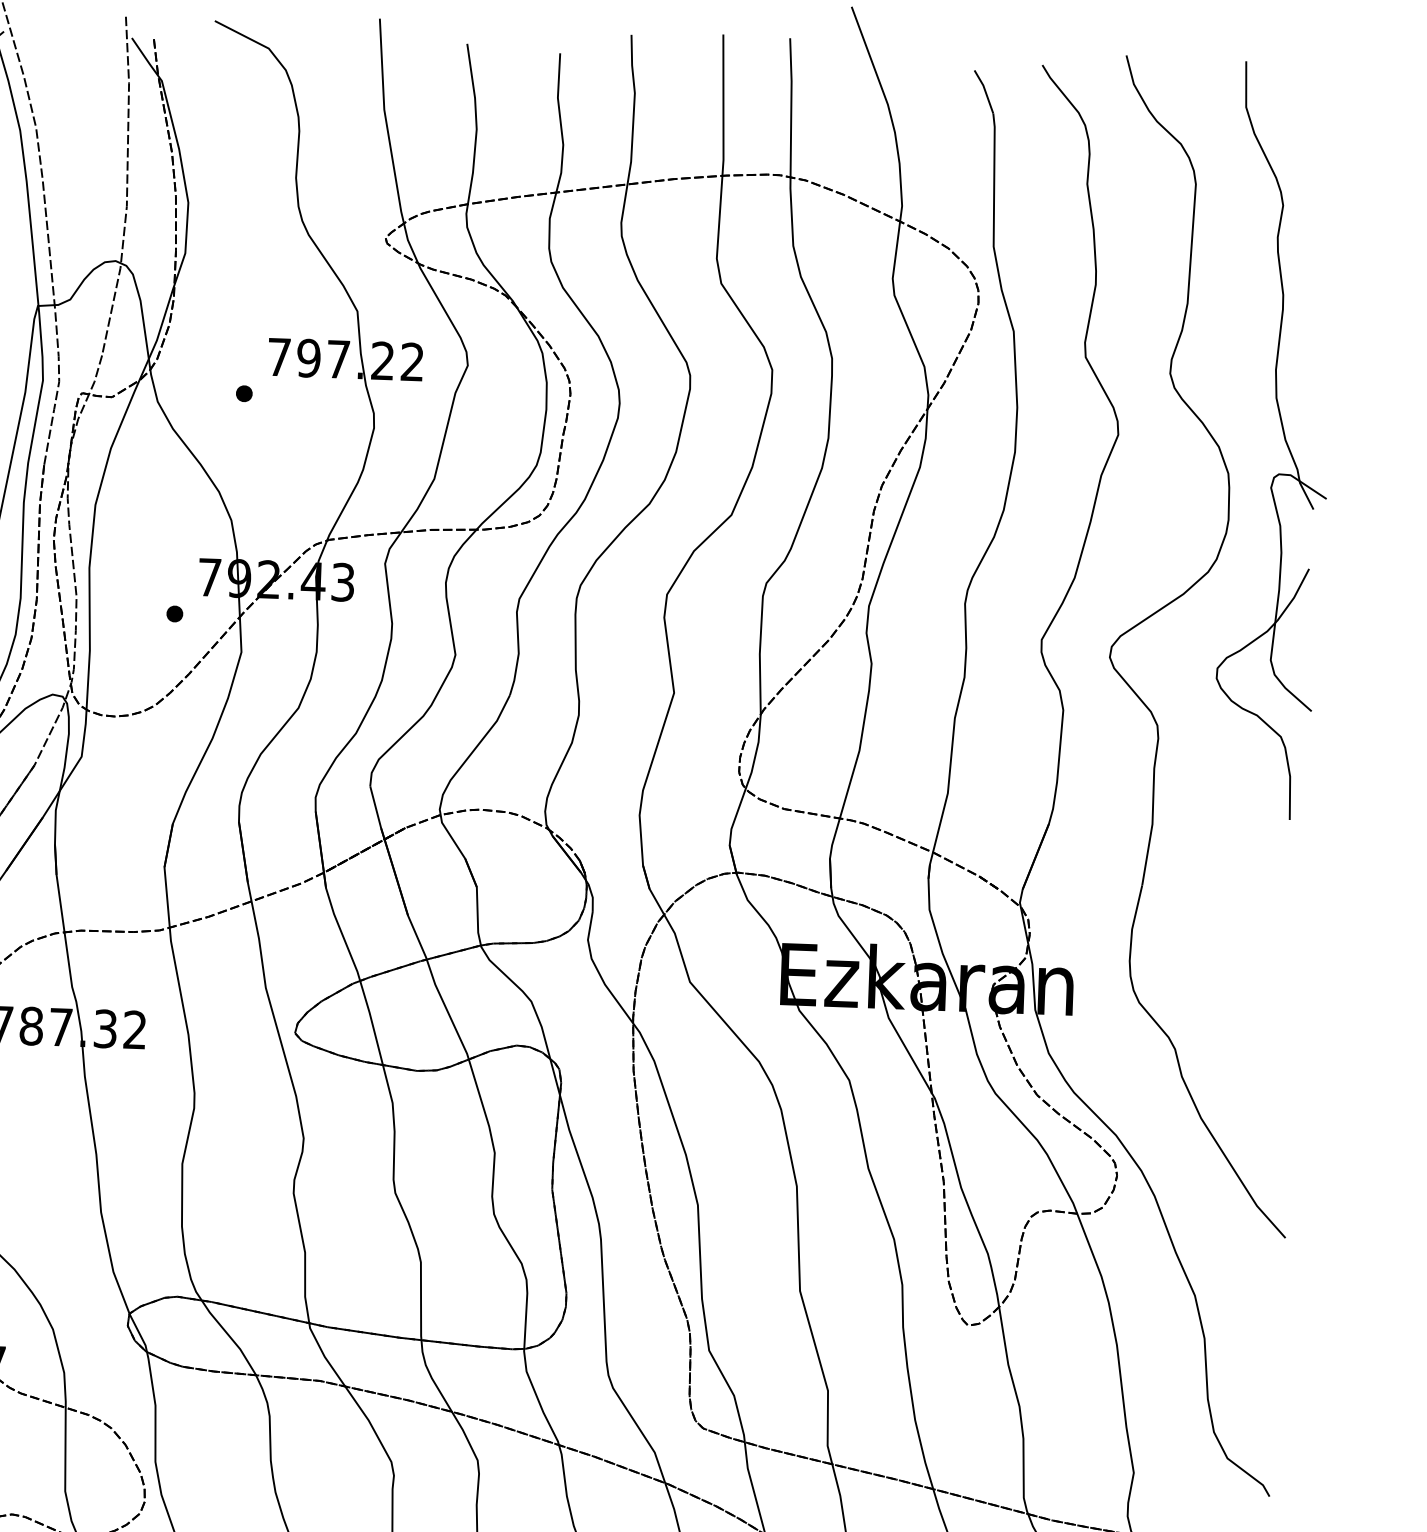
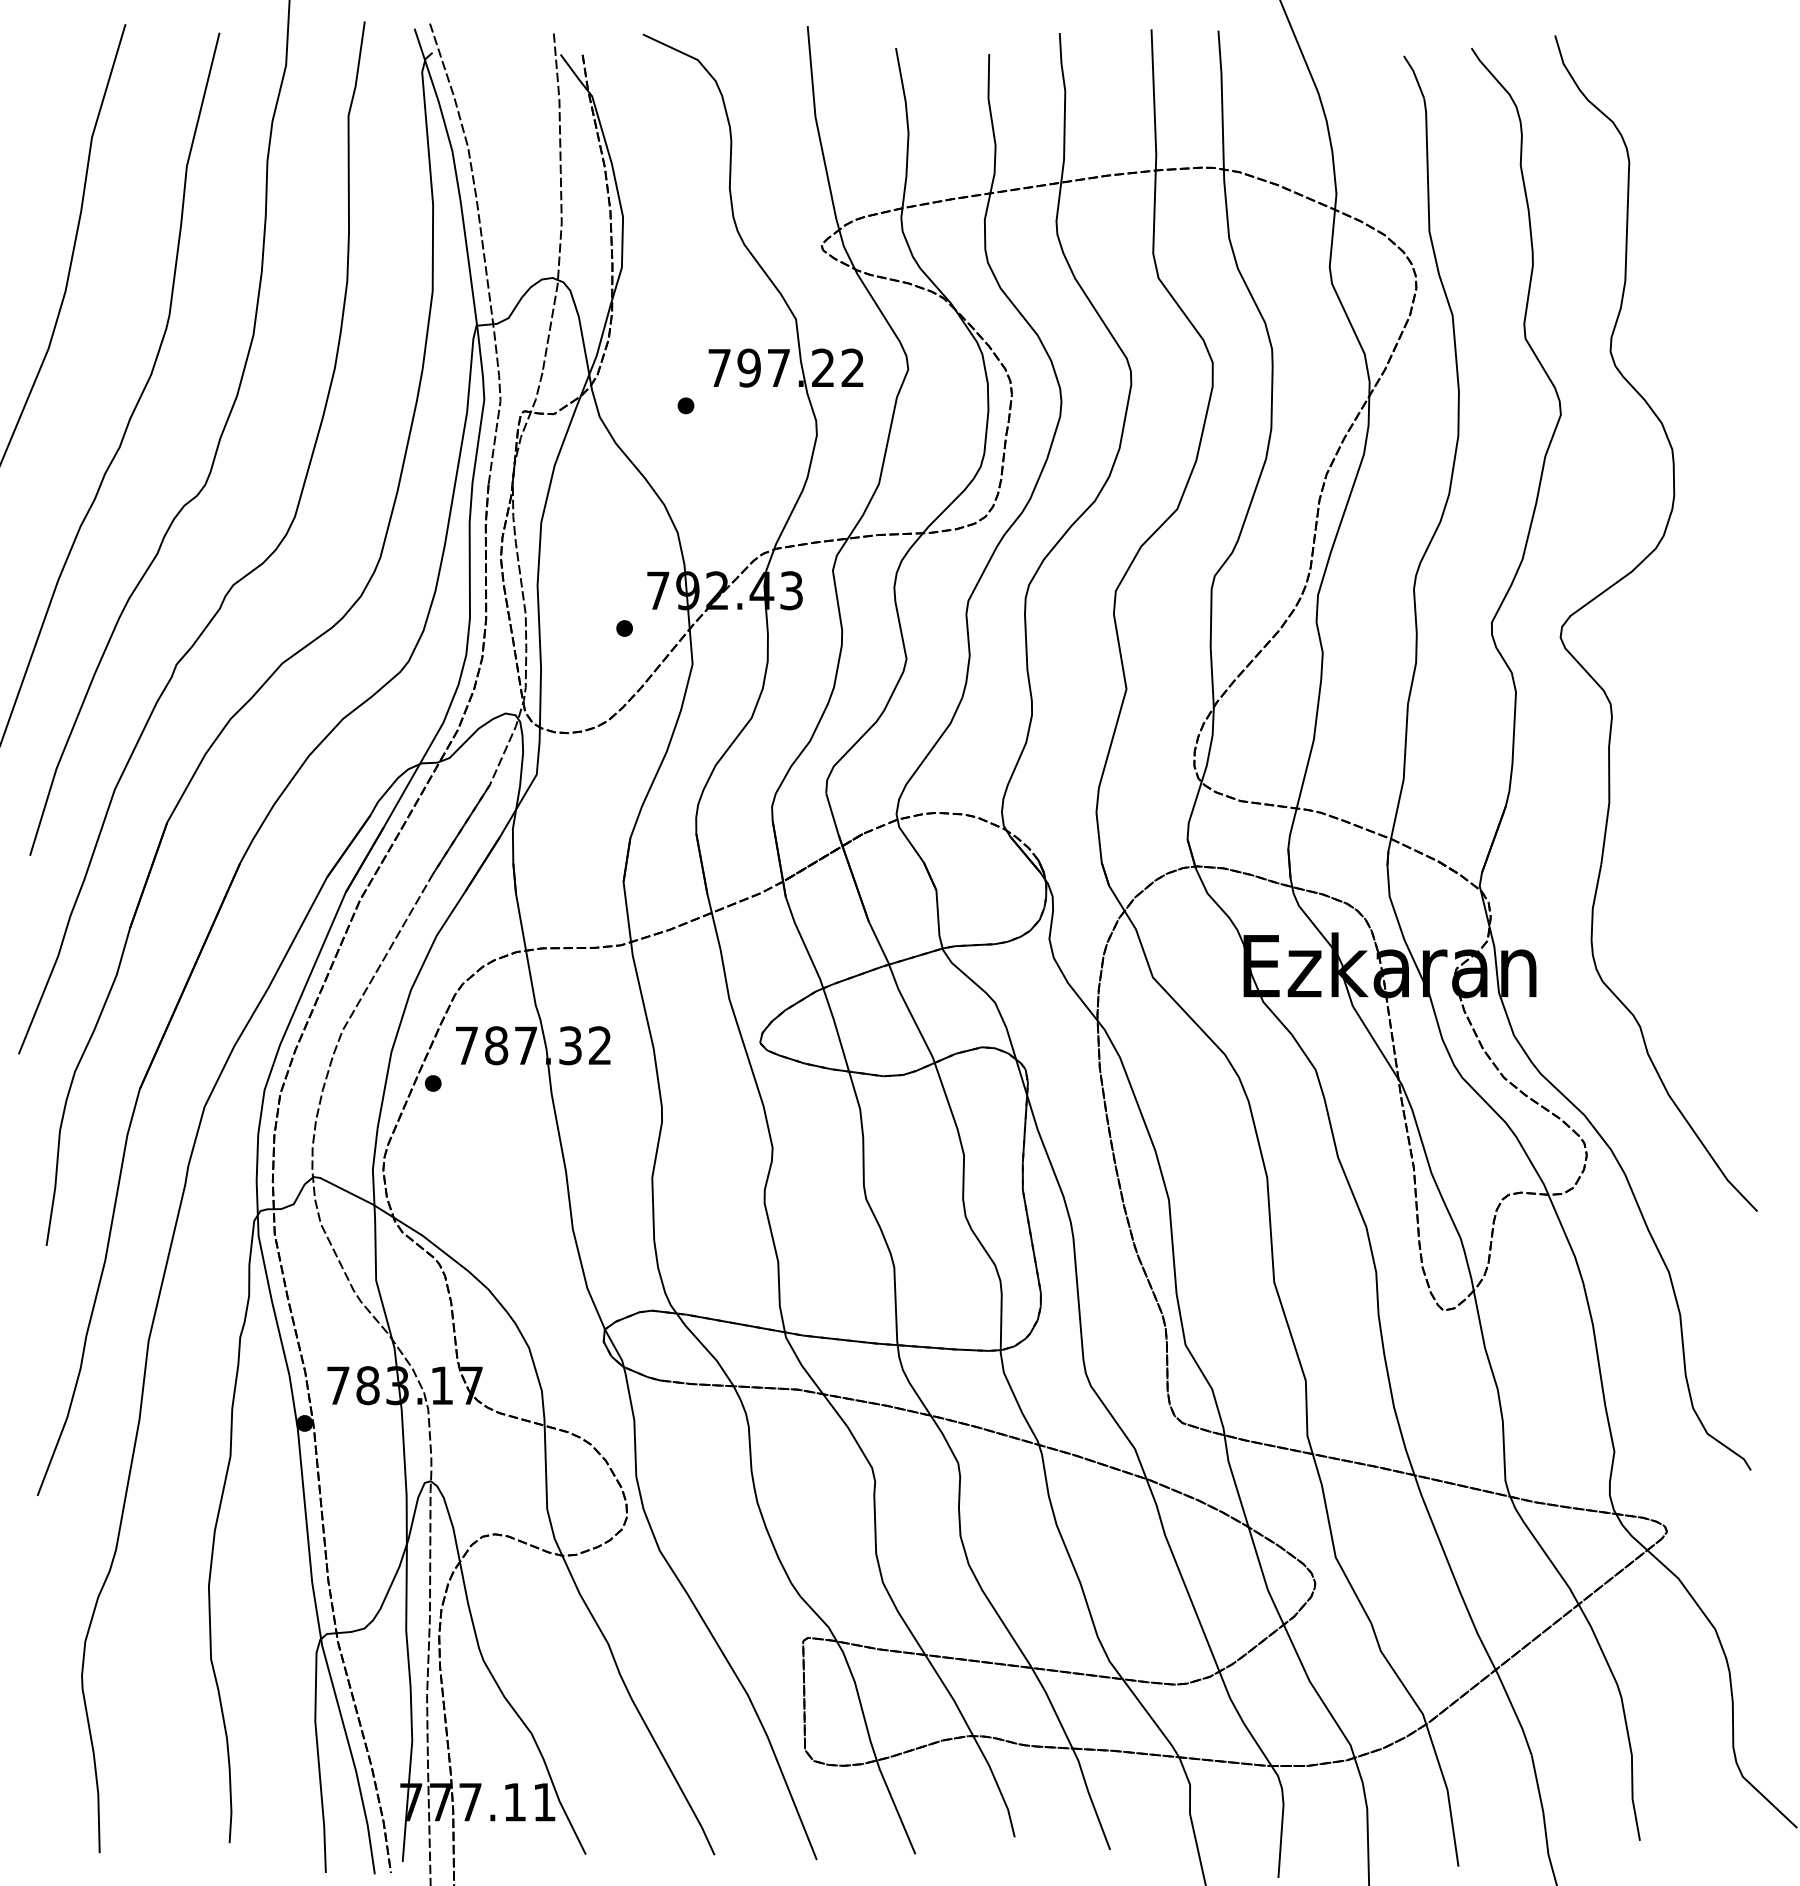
part: (1283, 438) -> (1726, 412), removed

